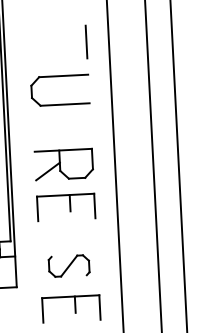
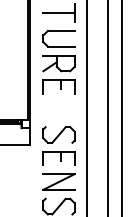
line: (56, 44) -> (58, 13), added
part: (64, 184) -> (58, 74), moved
part: (68, 265) -> (58, 134), size x1.43

